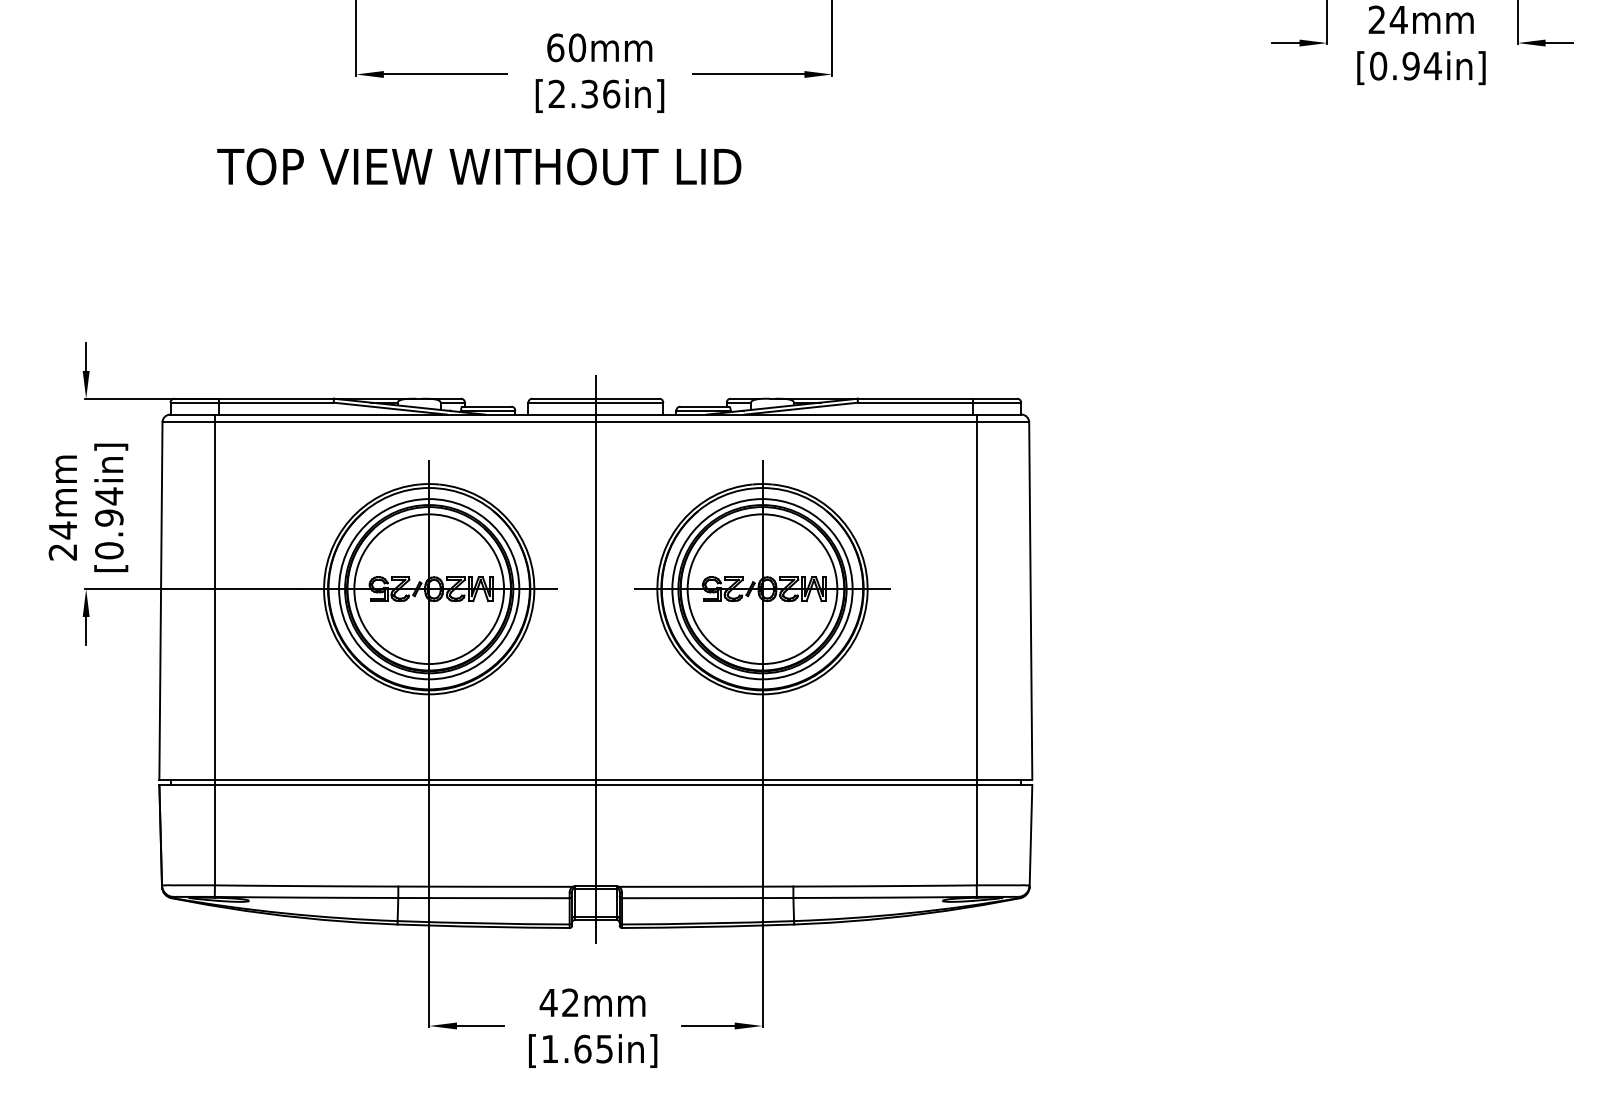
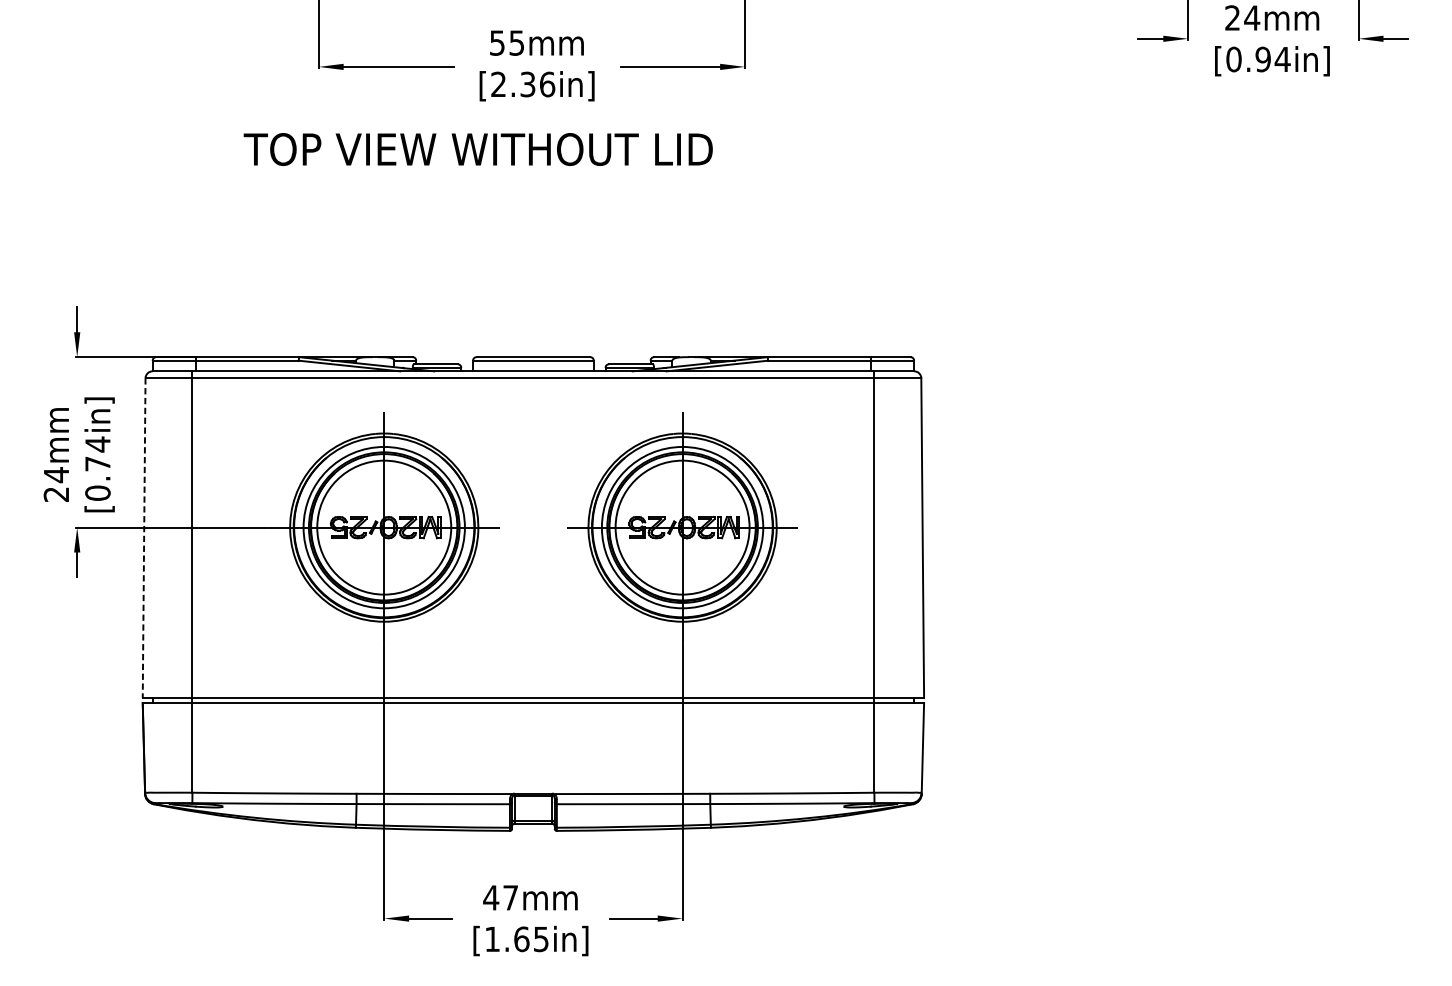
text: (566, 47) -> (507, 42), 60mm -> 55mm
text: (479, 166) -> (478, 149), moved
text: (109, 517) -> (98, 463), [0.94in] -> [0.74in]
line: (160, 600) -> (143, 537), solid -> dashed
line: (595, 659) -> (533, 590), removed
text: (570, 1002) -> (510, 897), 42mm -> 47mm

